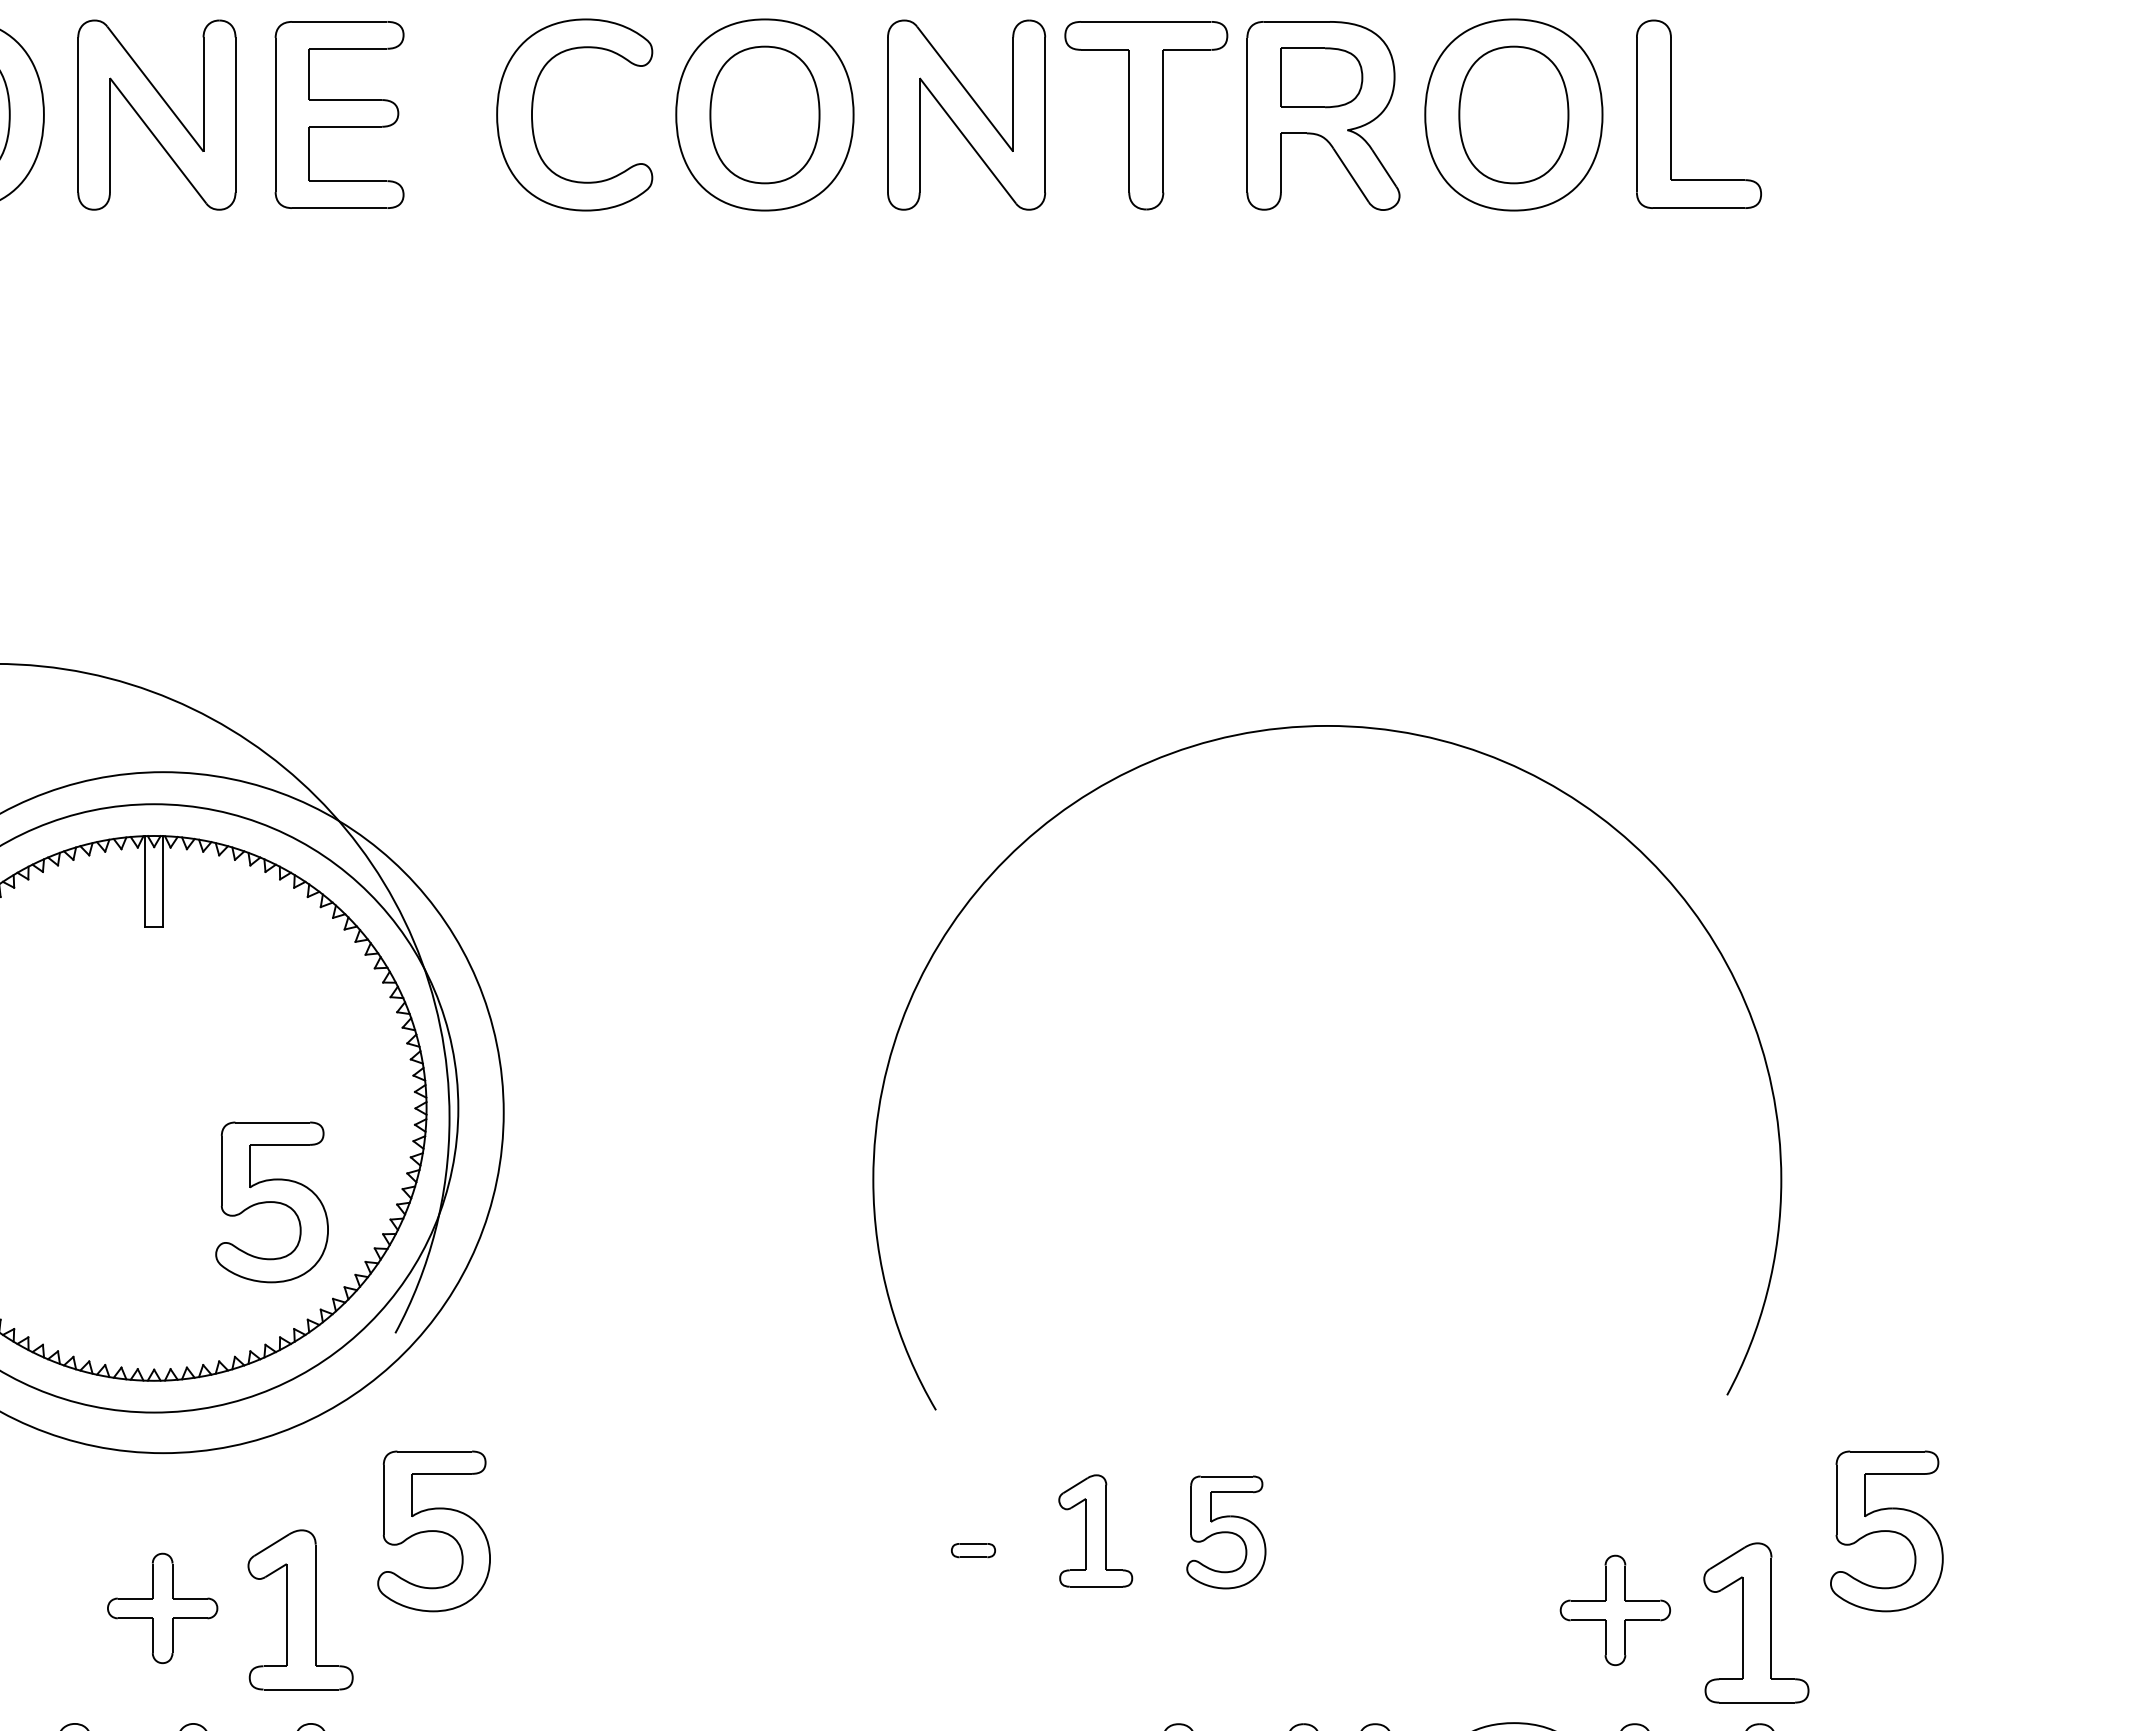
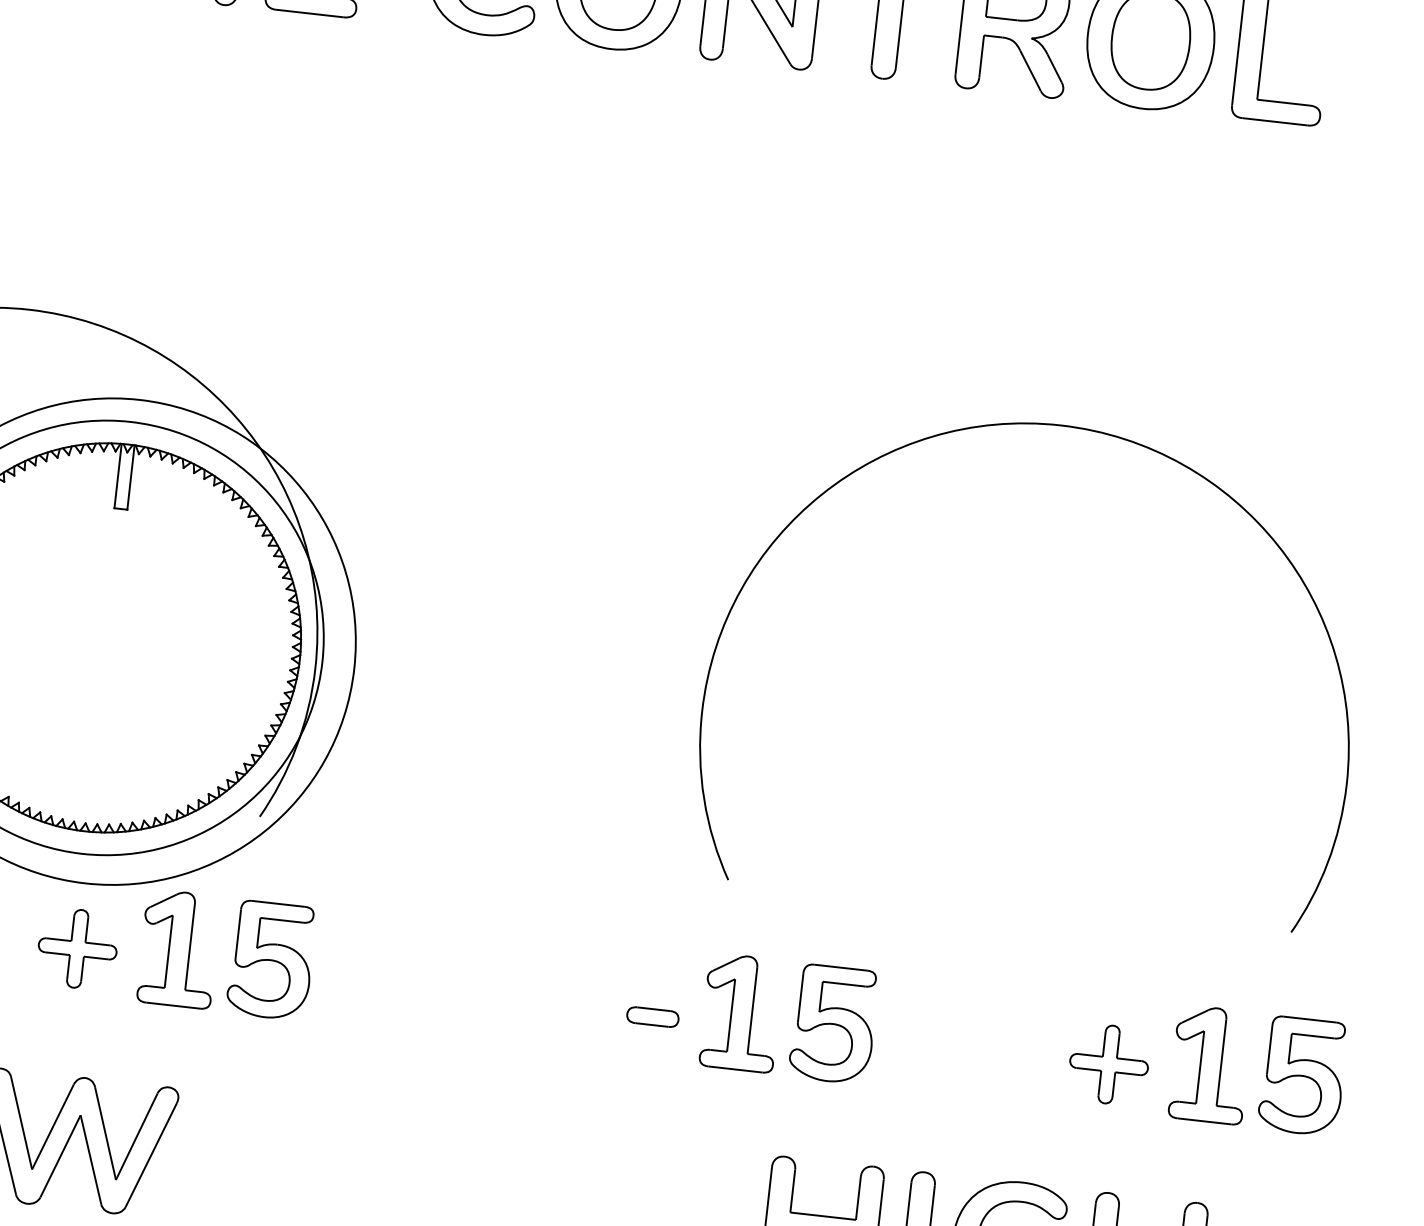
curve: (1341, 727) -> (1070, 427), moved
part: (271, 1202) -> (182, 714), removed
part: (1095, 1530) -> (741, 1012), size x1.43
part: (1226, 1532) -> (833, 1024), size x1.43
part: (973, 1550) -> (652, 1017), size x1.67
part: (162, 1608) -> (77, 948), moved
part: (300, 1609) -> (178, 948), moved
part: (1615, 1610) -> (1109, 1064), moved
part: (1756, 1622) -> (1210, 1064), moved

